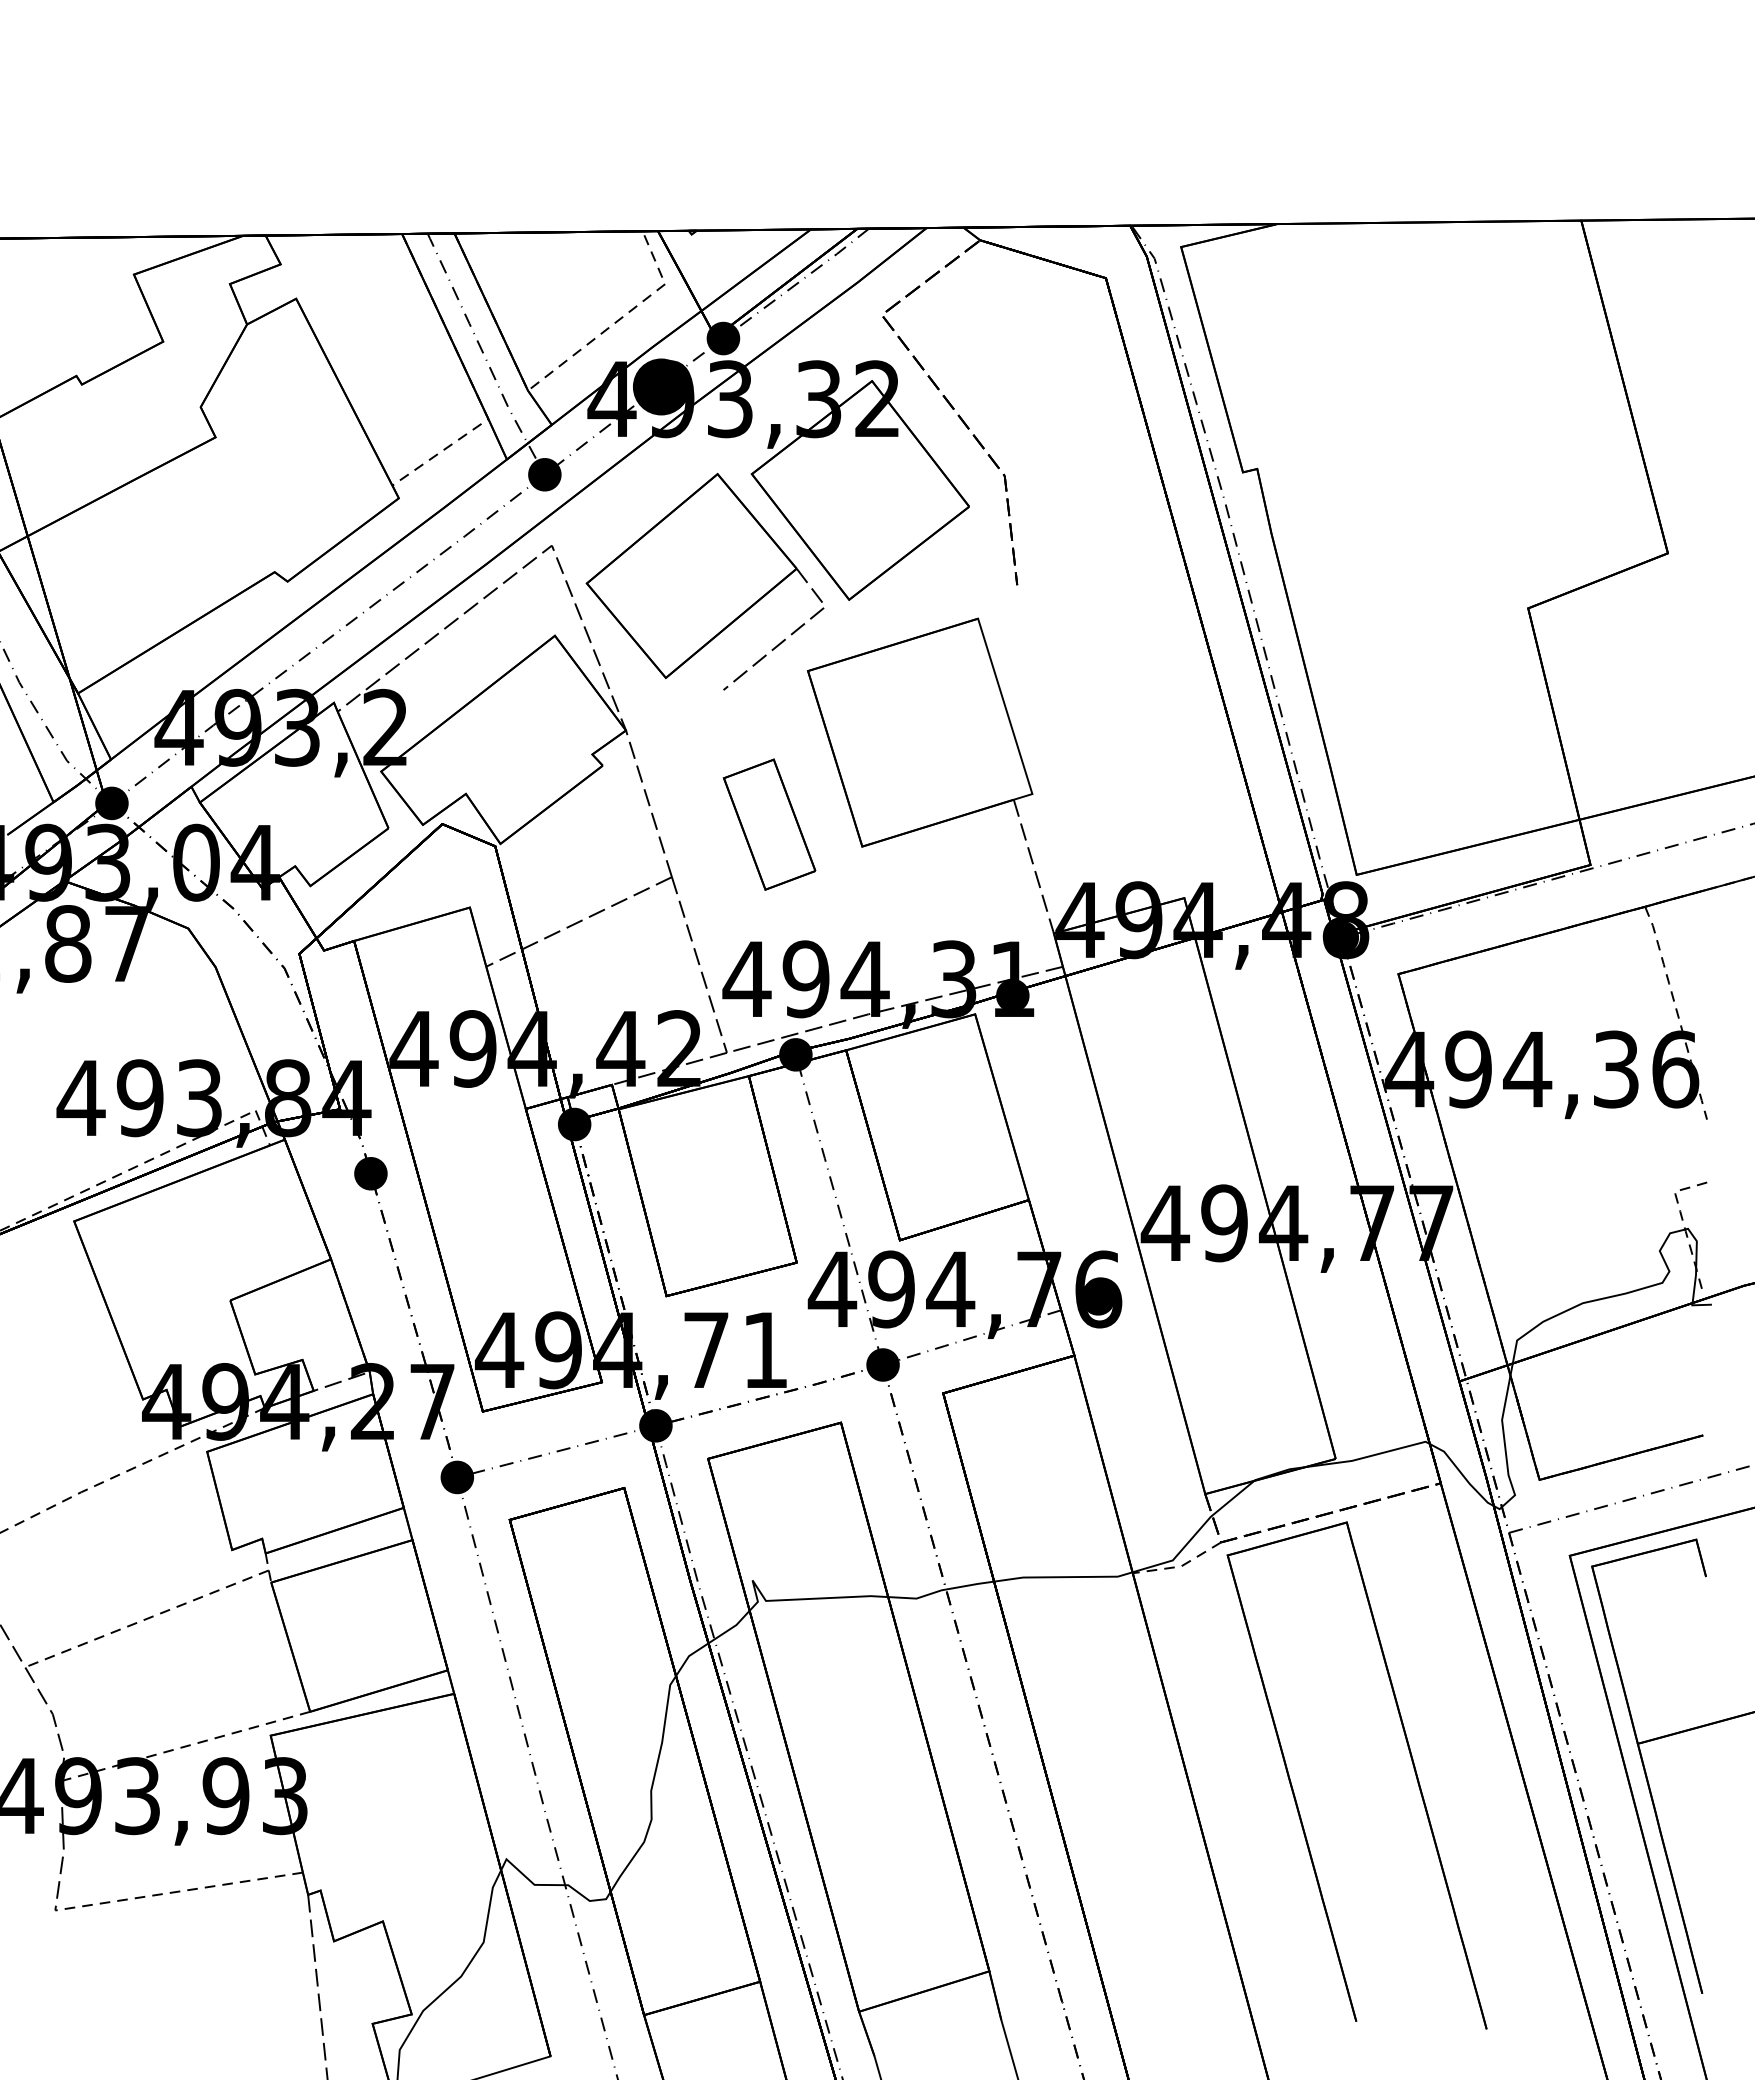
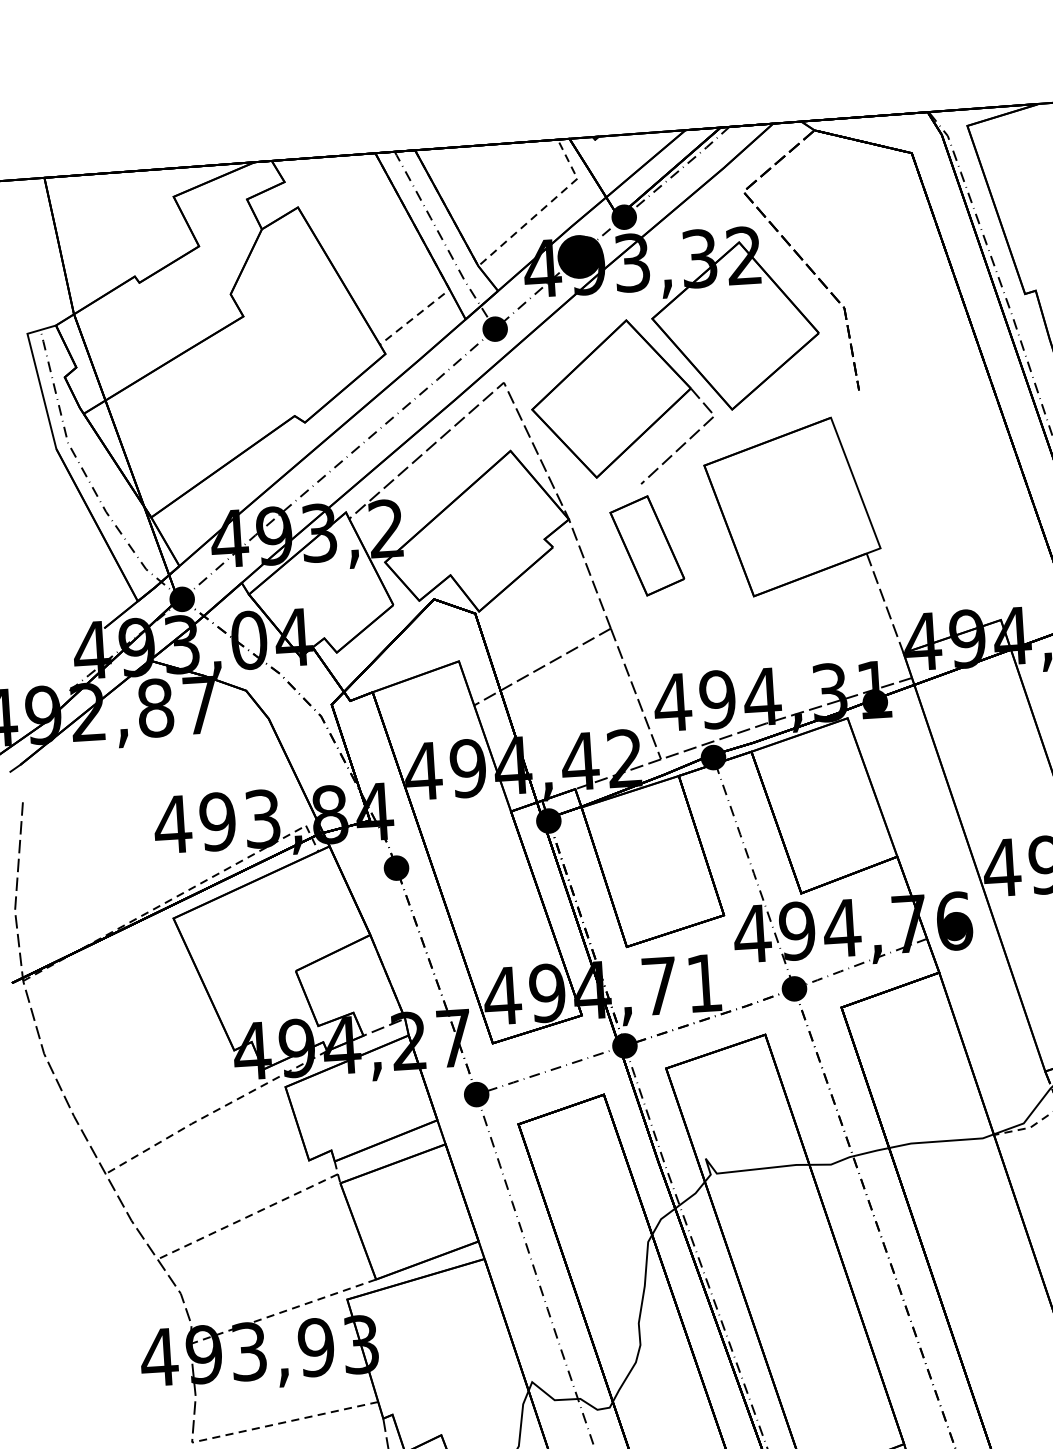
part: (769, 824) -> (647, 545), moved

